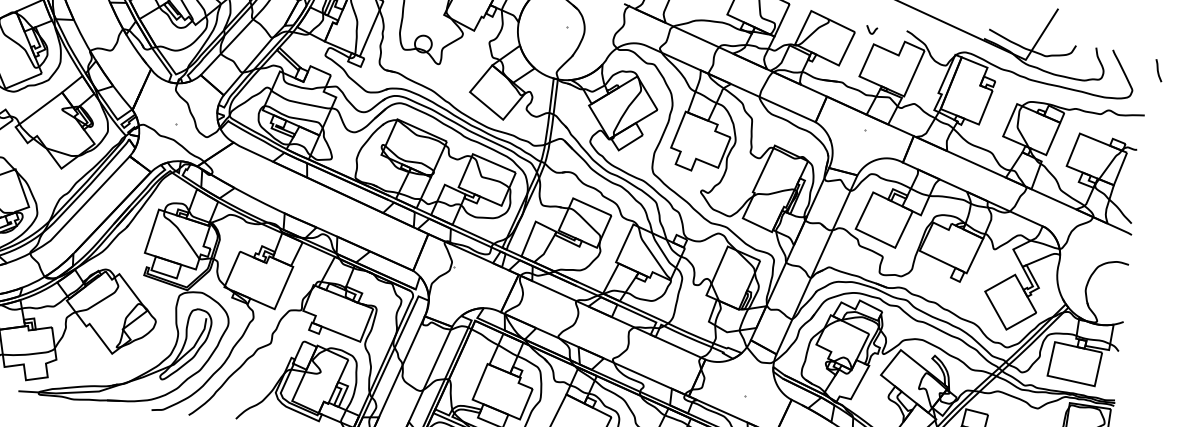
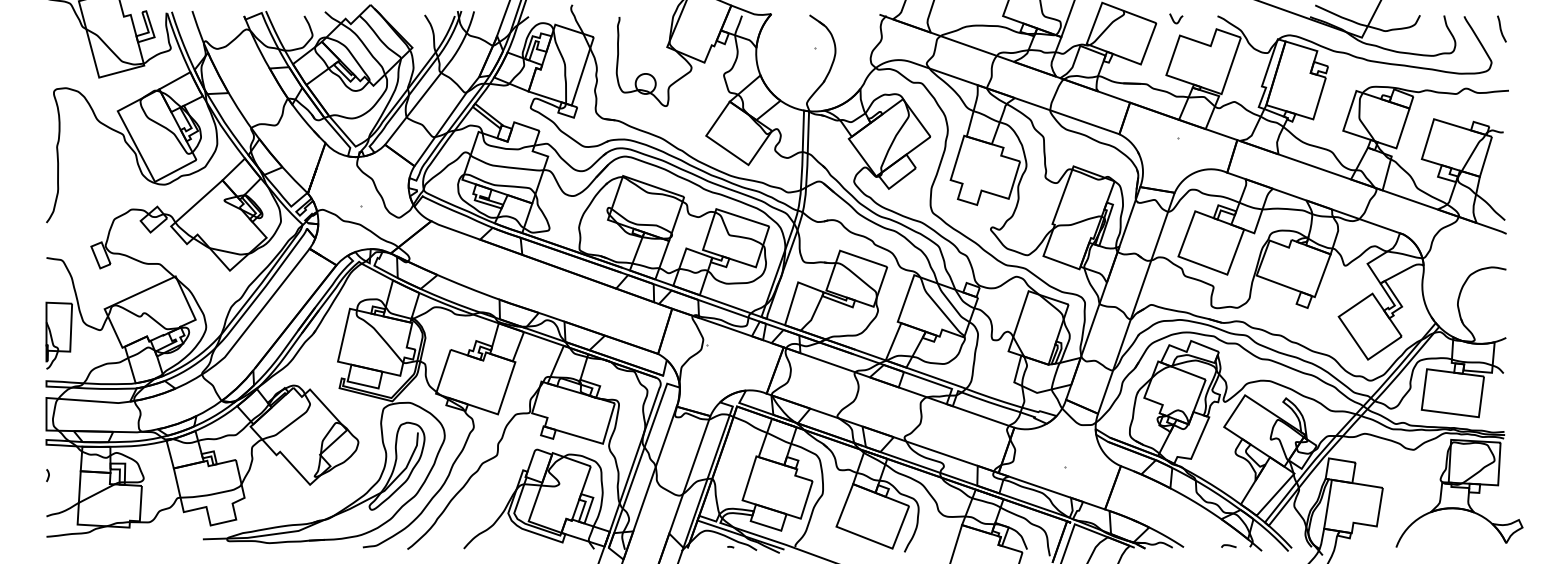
curve: (1158, 70) -> (1501, 28), moved

